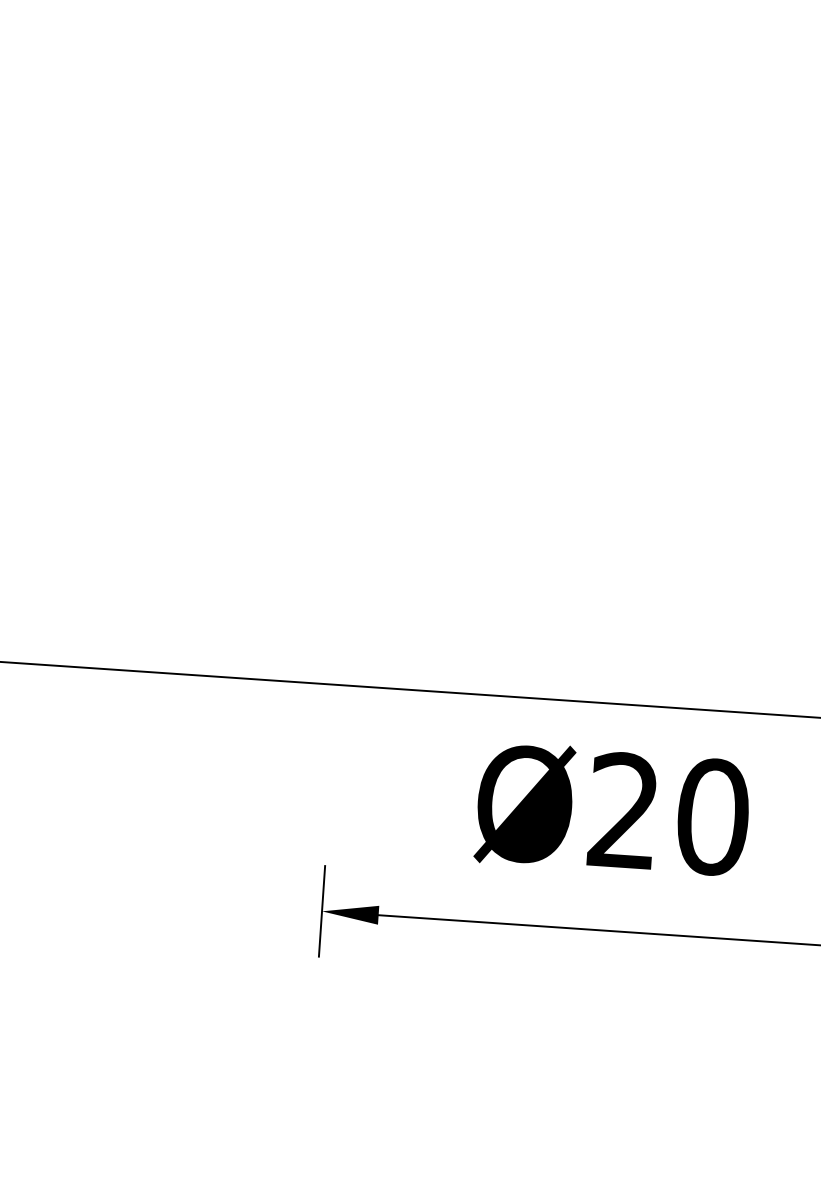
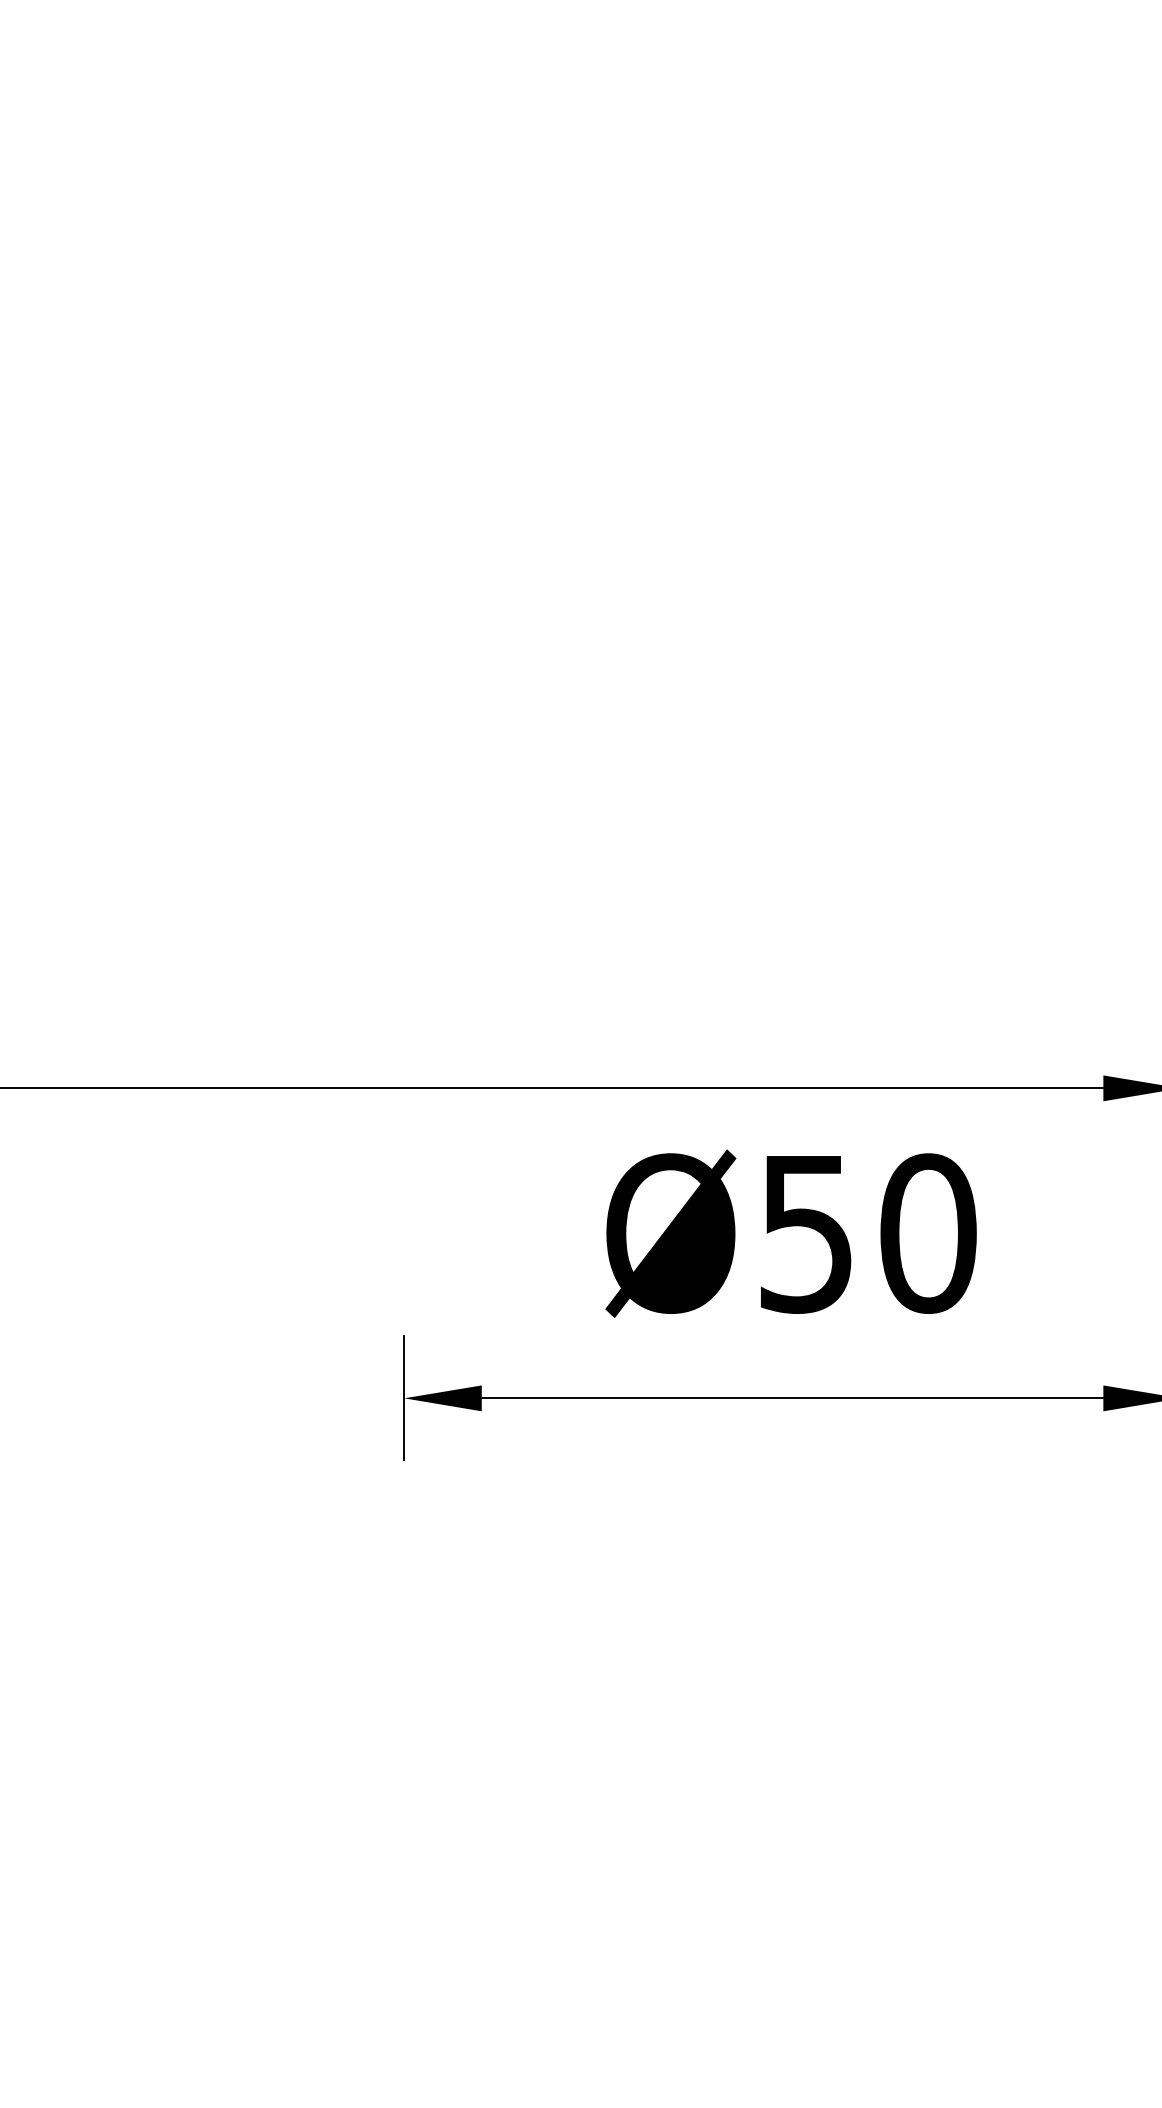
text: (623, 810) -> (805, 1233), Ø20 -> Ø50

